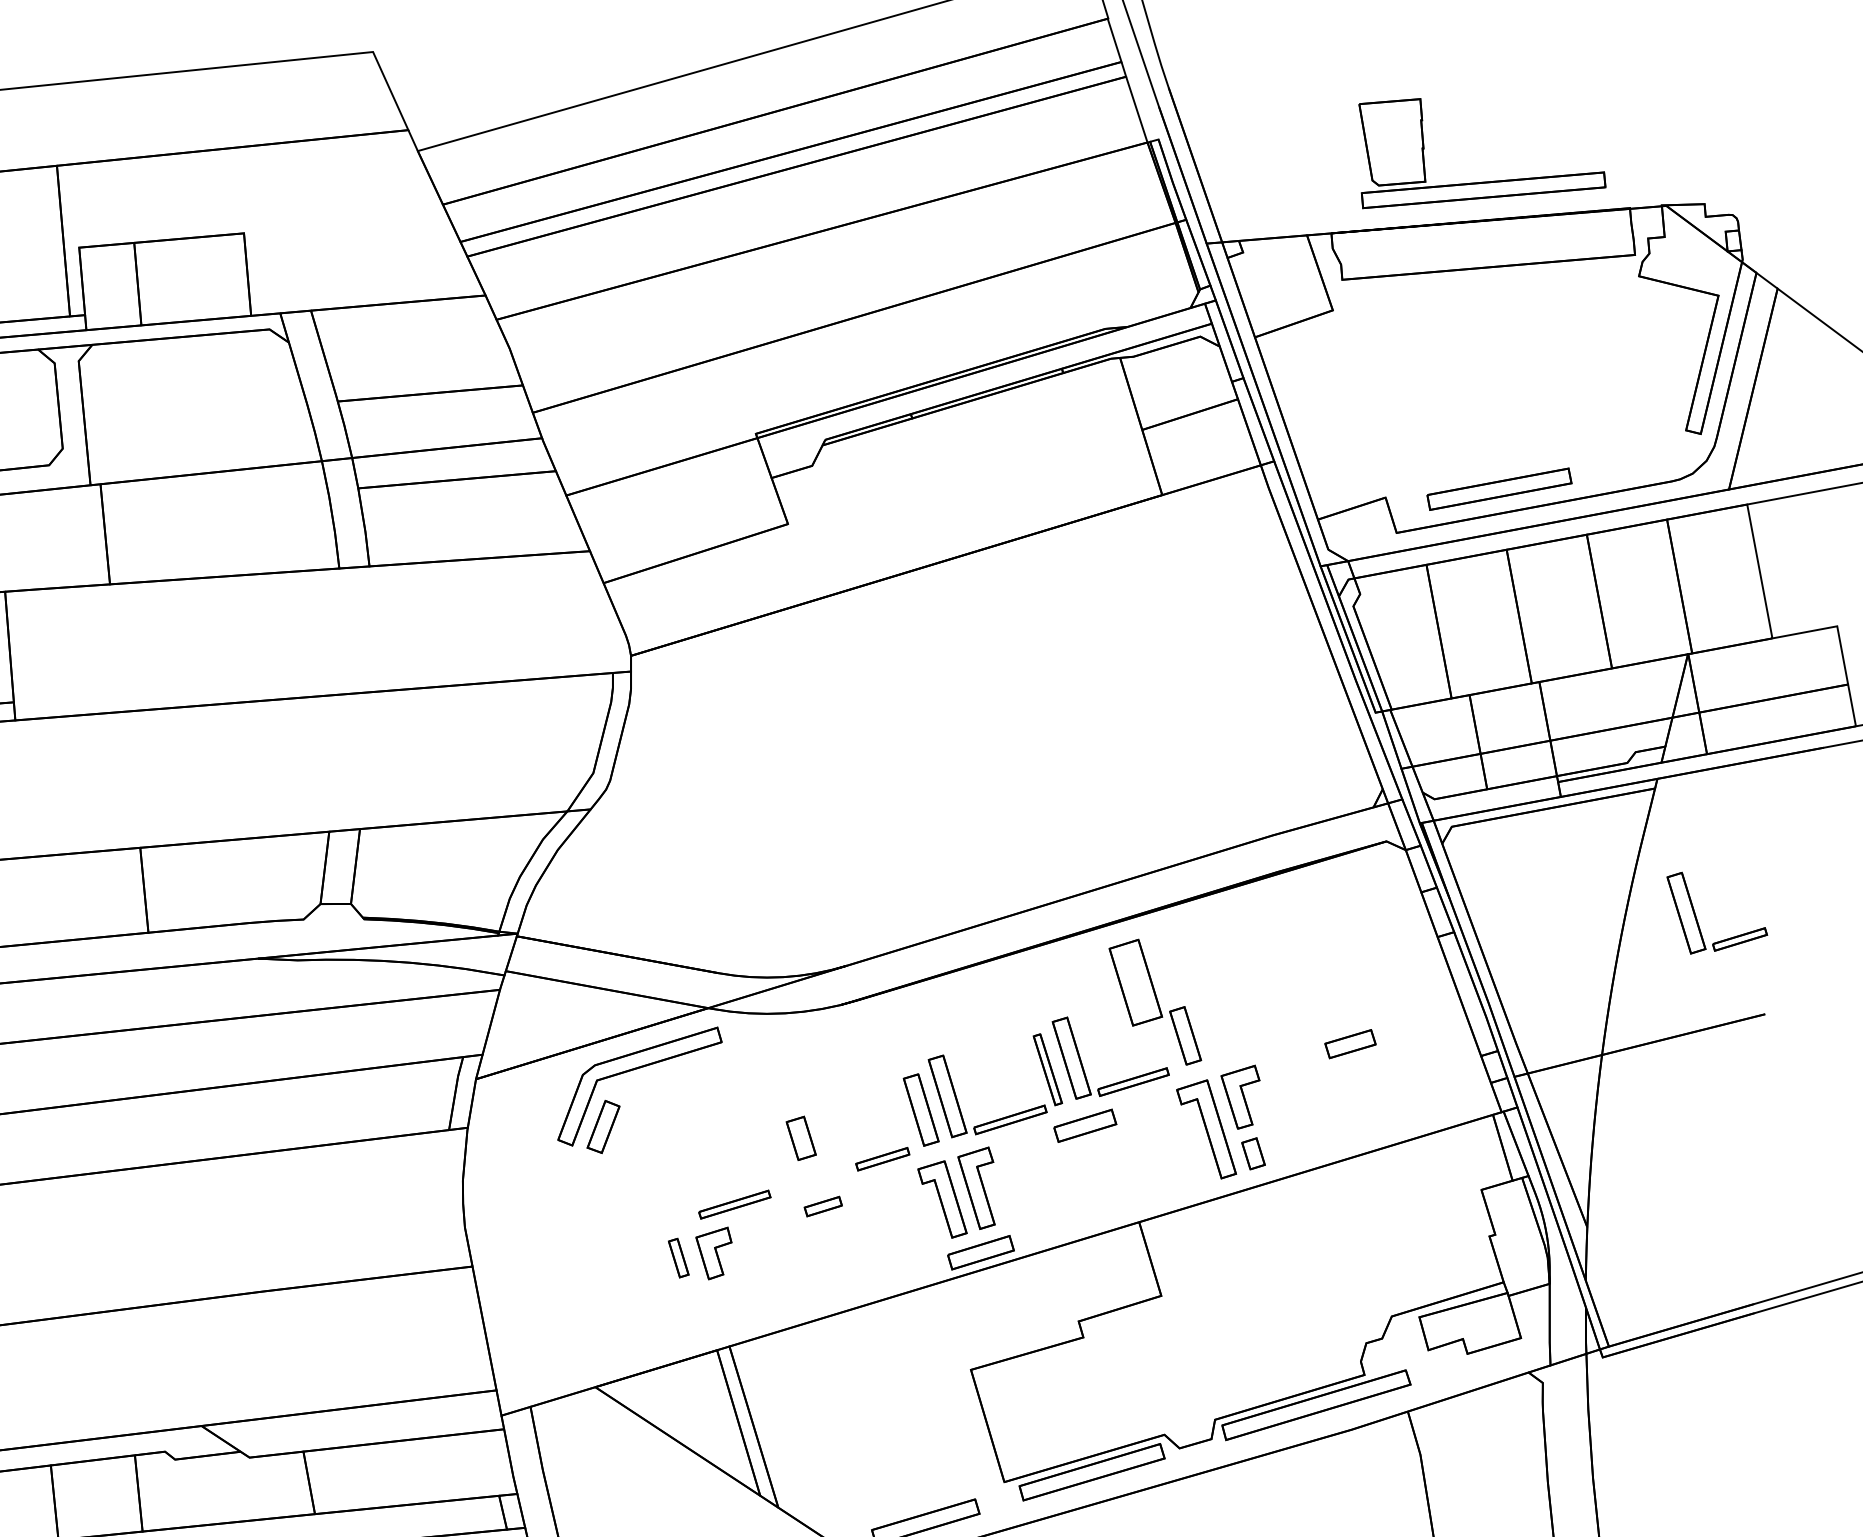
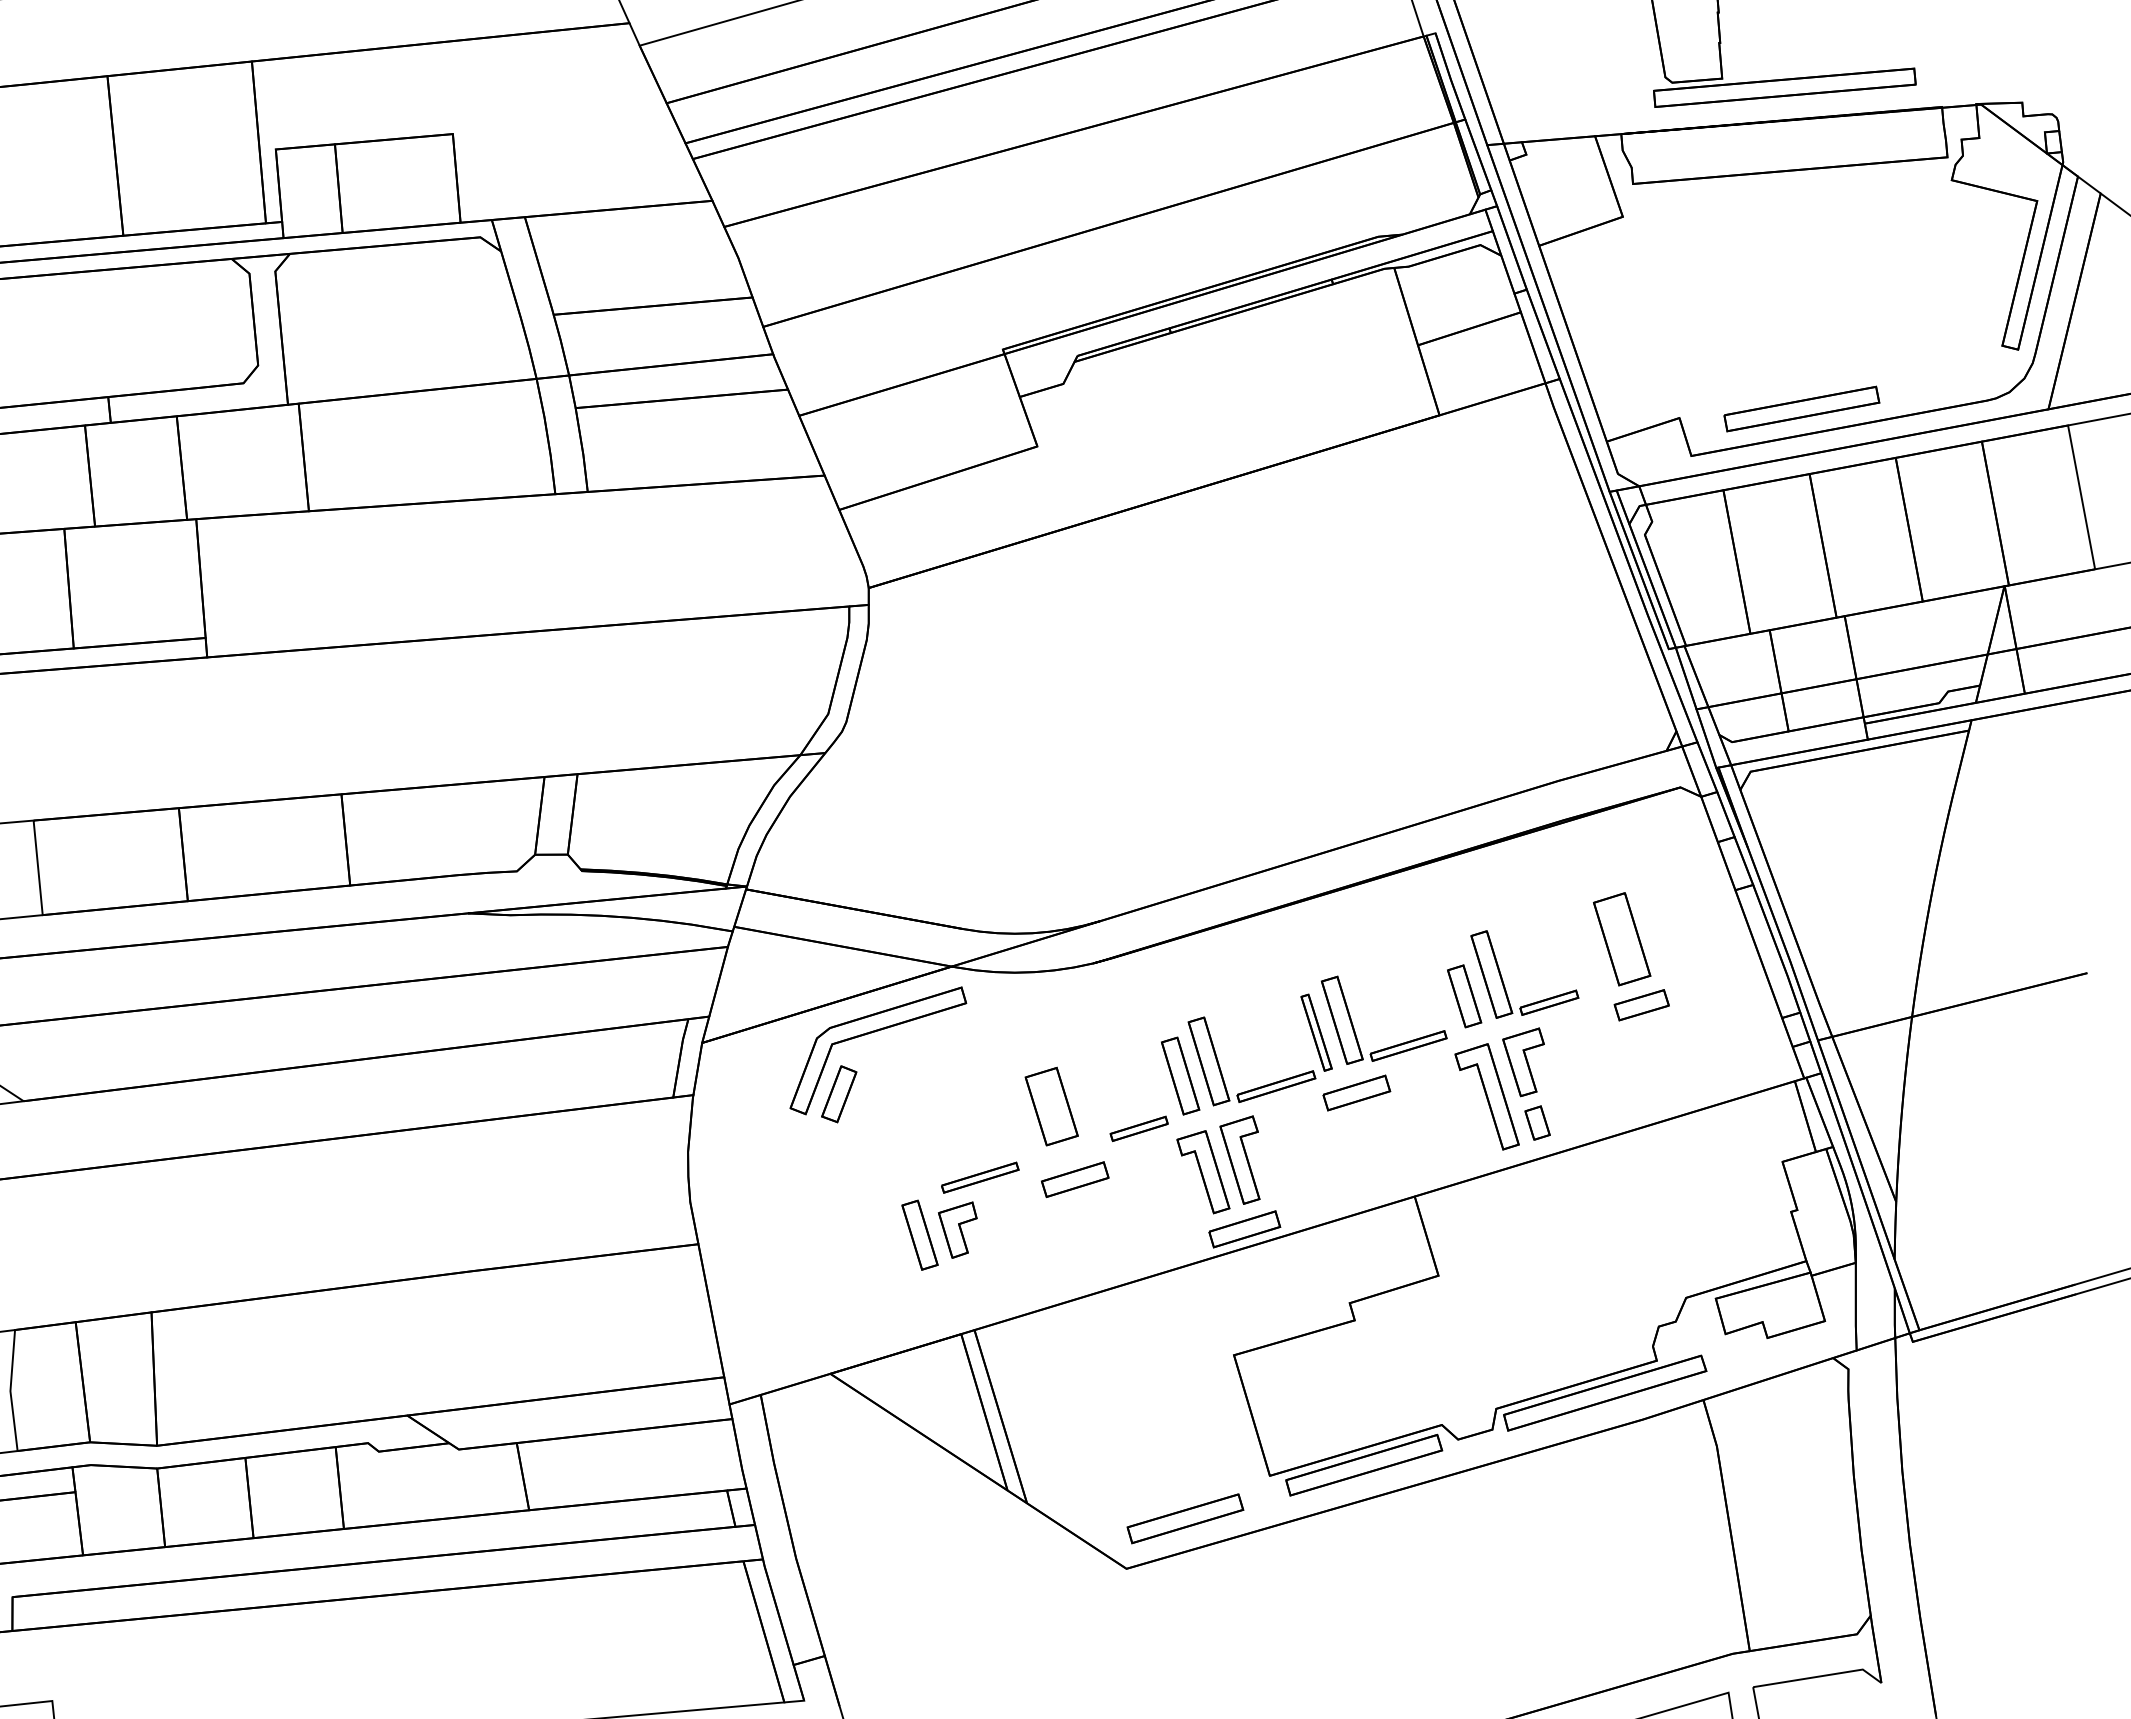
part: (1697, 918) -> (1503, 980), moved
part: (1136, 982) -> (1622, 939), moved
part: (801, 1138) -> (1051, 1106), size x1.67
part: (823, 1206) -> (1075, 1179), size x1.67
part: (678, 1257) -> (919, 1234), size x1.67

